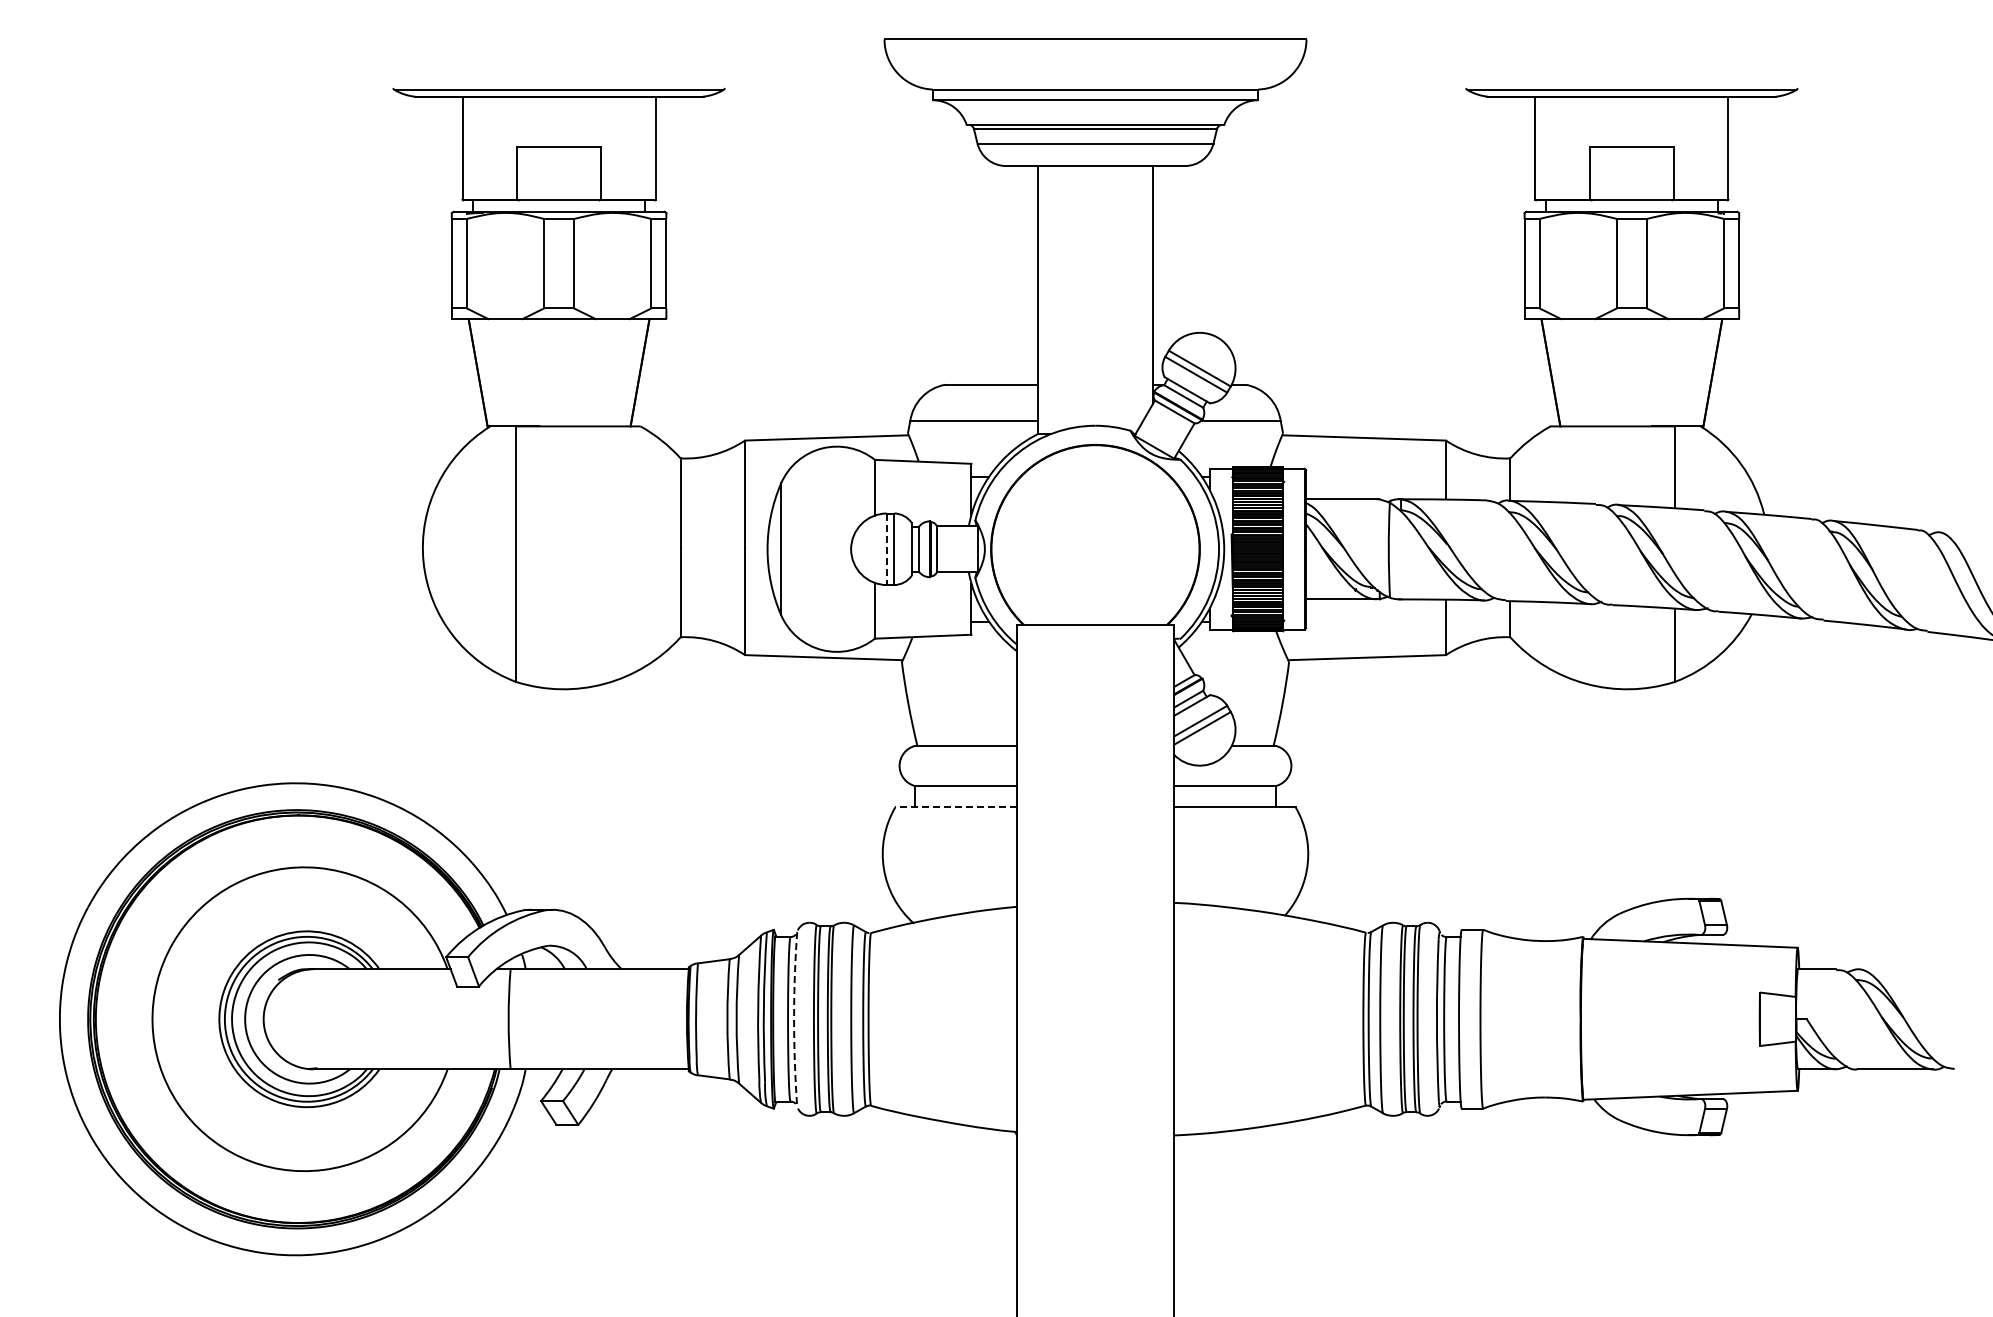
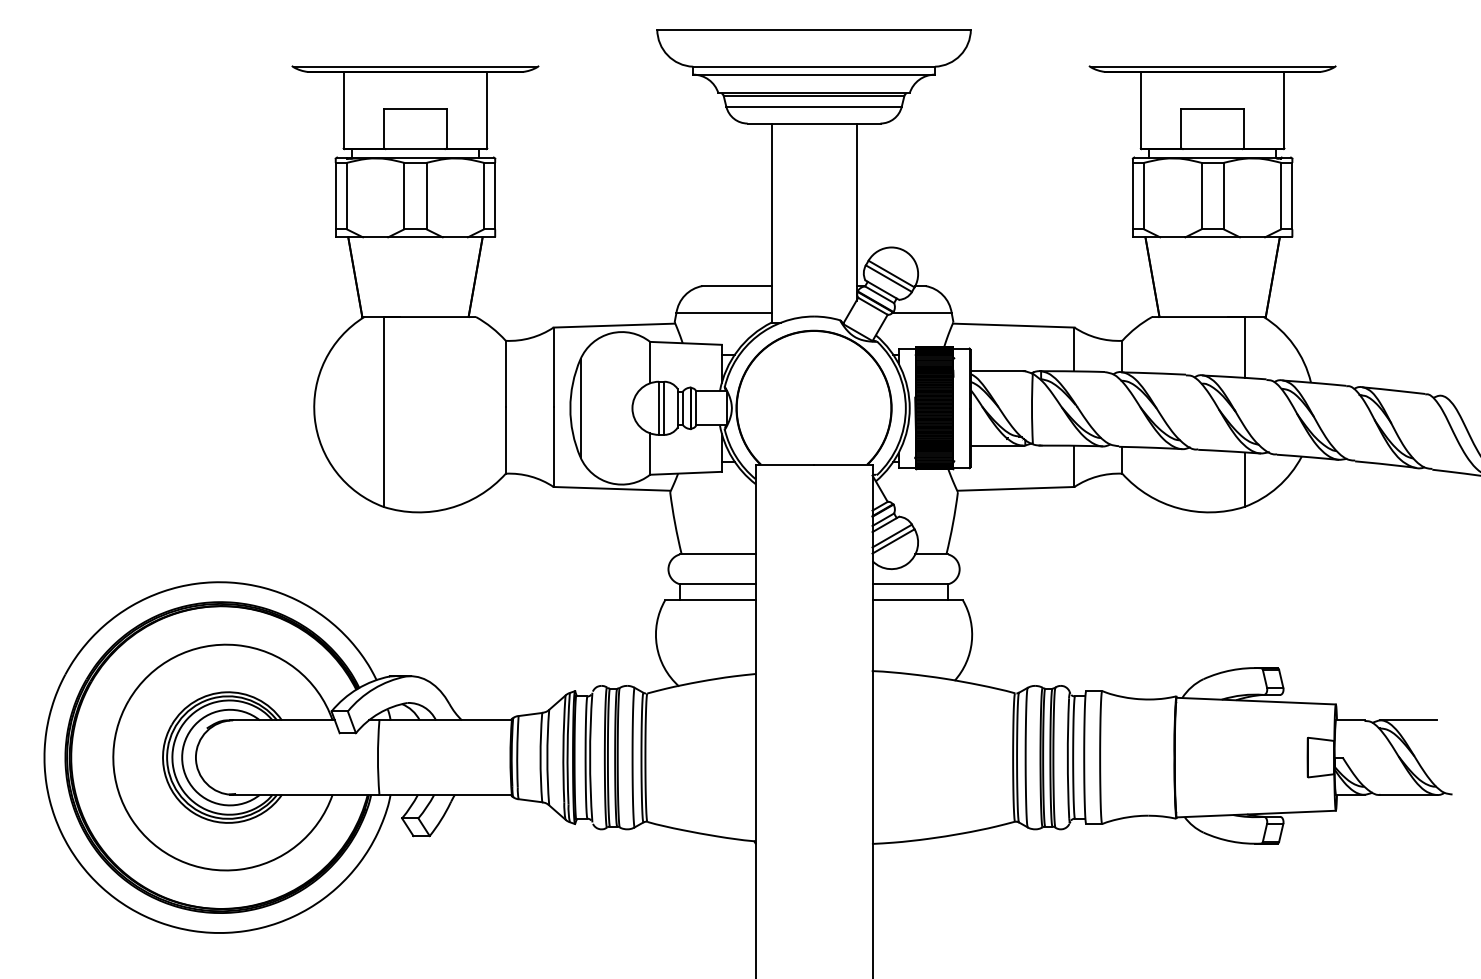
line: (886, 549) -> (658, 408), dashed -> solid
line: (956, 807) -> (710, 600), dashed -> solid
line: (1895, 969) -> (1408, 720), added
arc: (794, 1019) -> (590, 757), dashed -> solid

